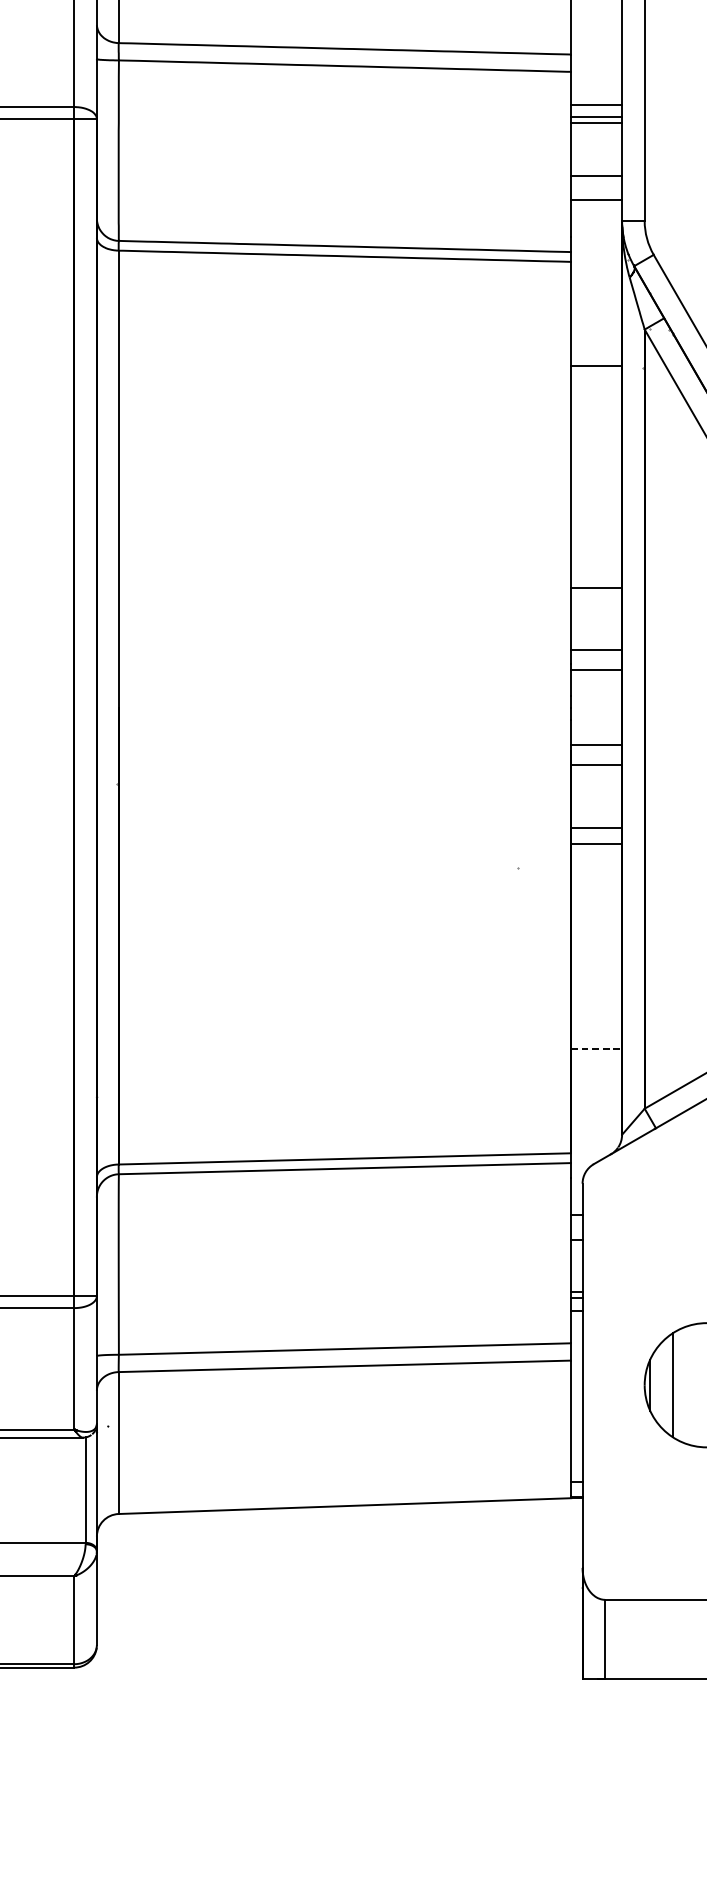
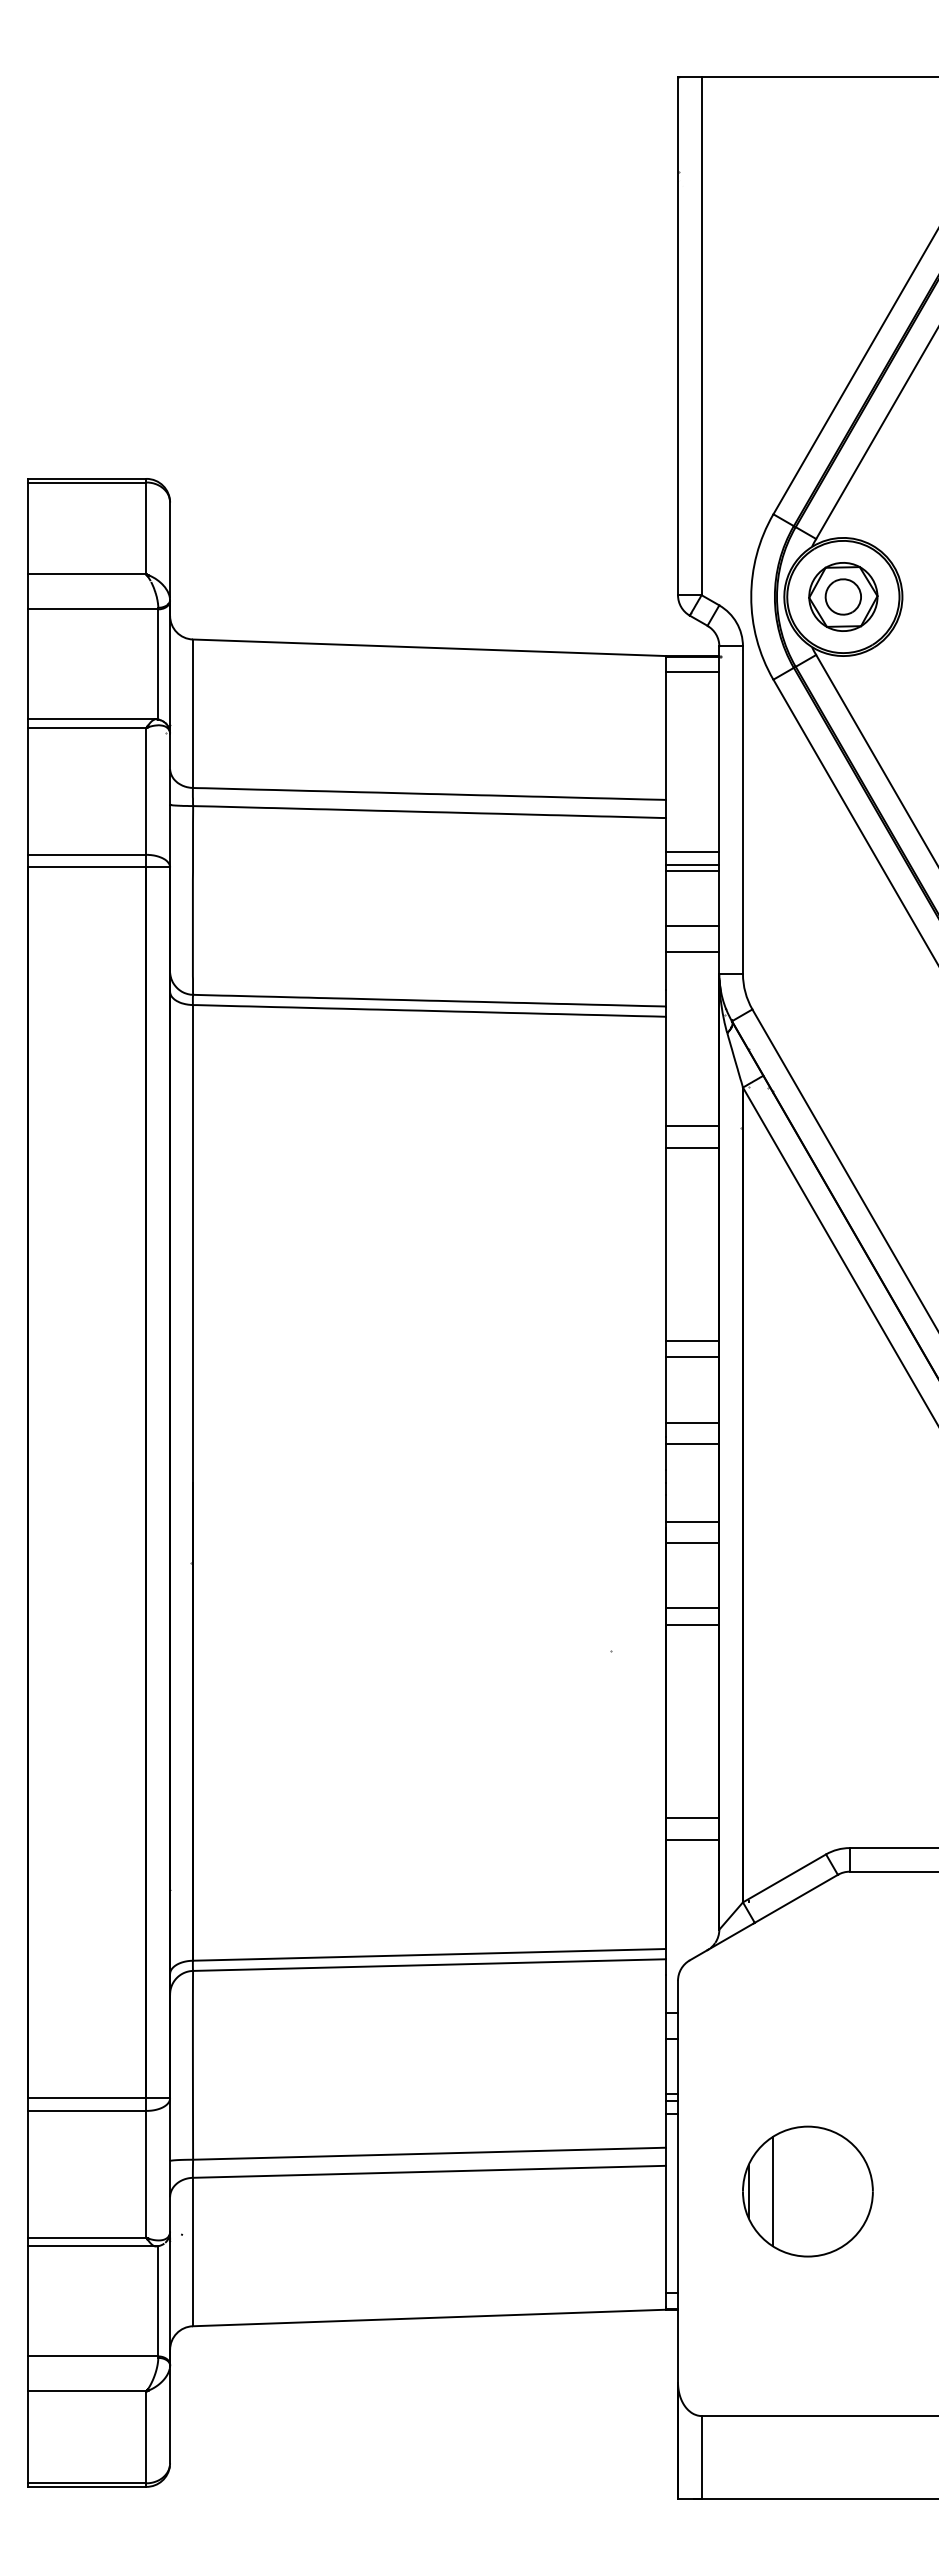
line: (596, 387) -> (692, 1148), added
line: (596, 571) -> (692, 1340), added
line: (596, 1027) -> (692, 1817), added
line: (596, 1049) -> (692, 1840), dashed -> solid

